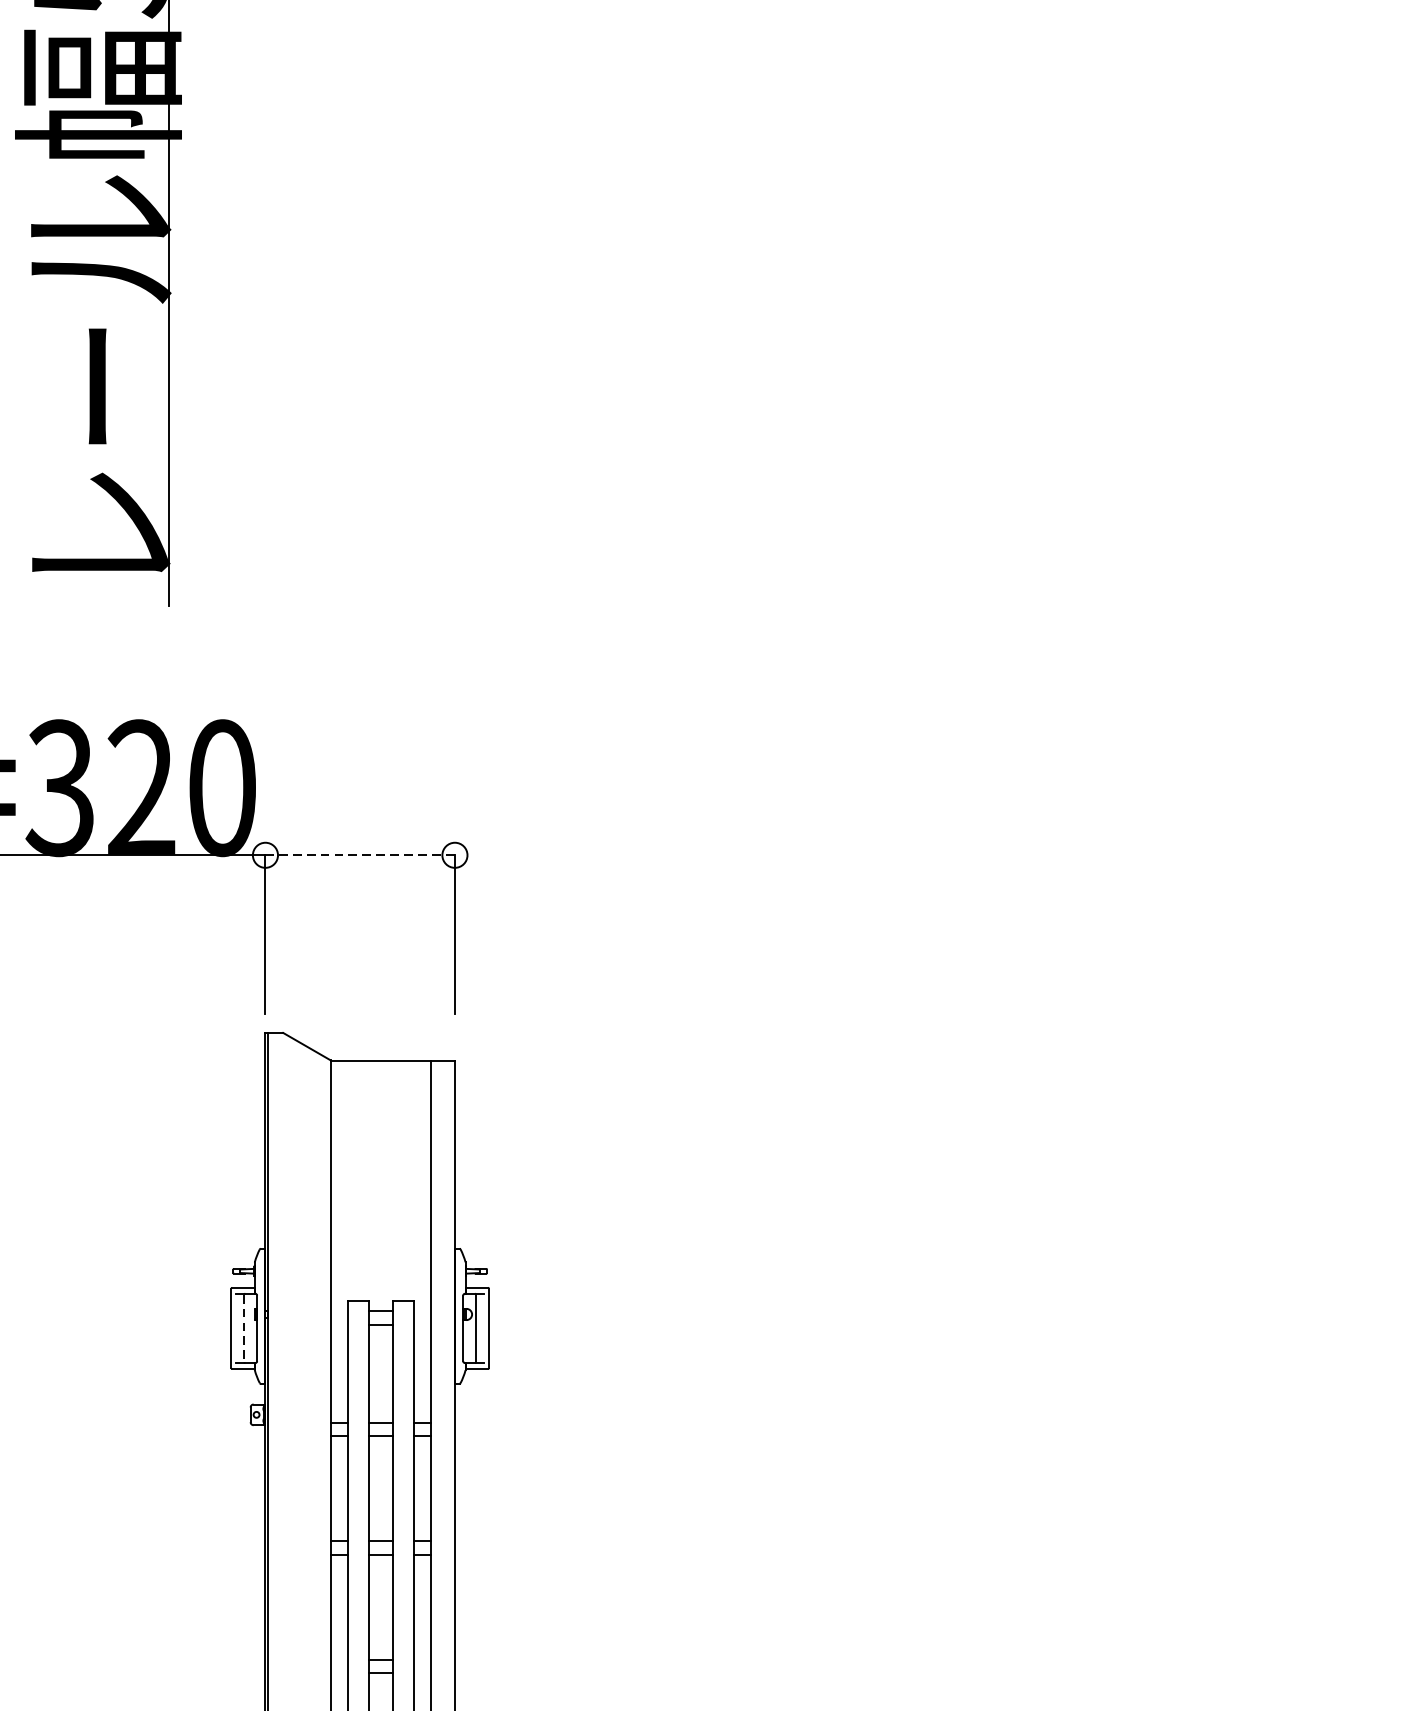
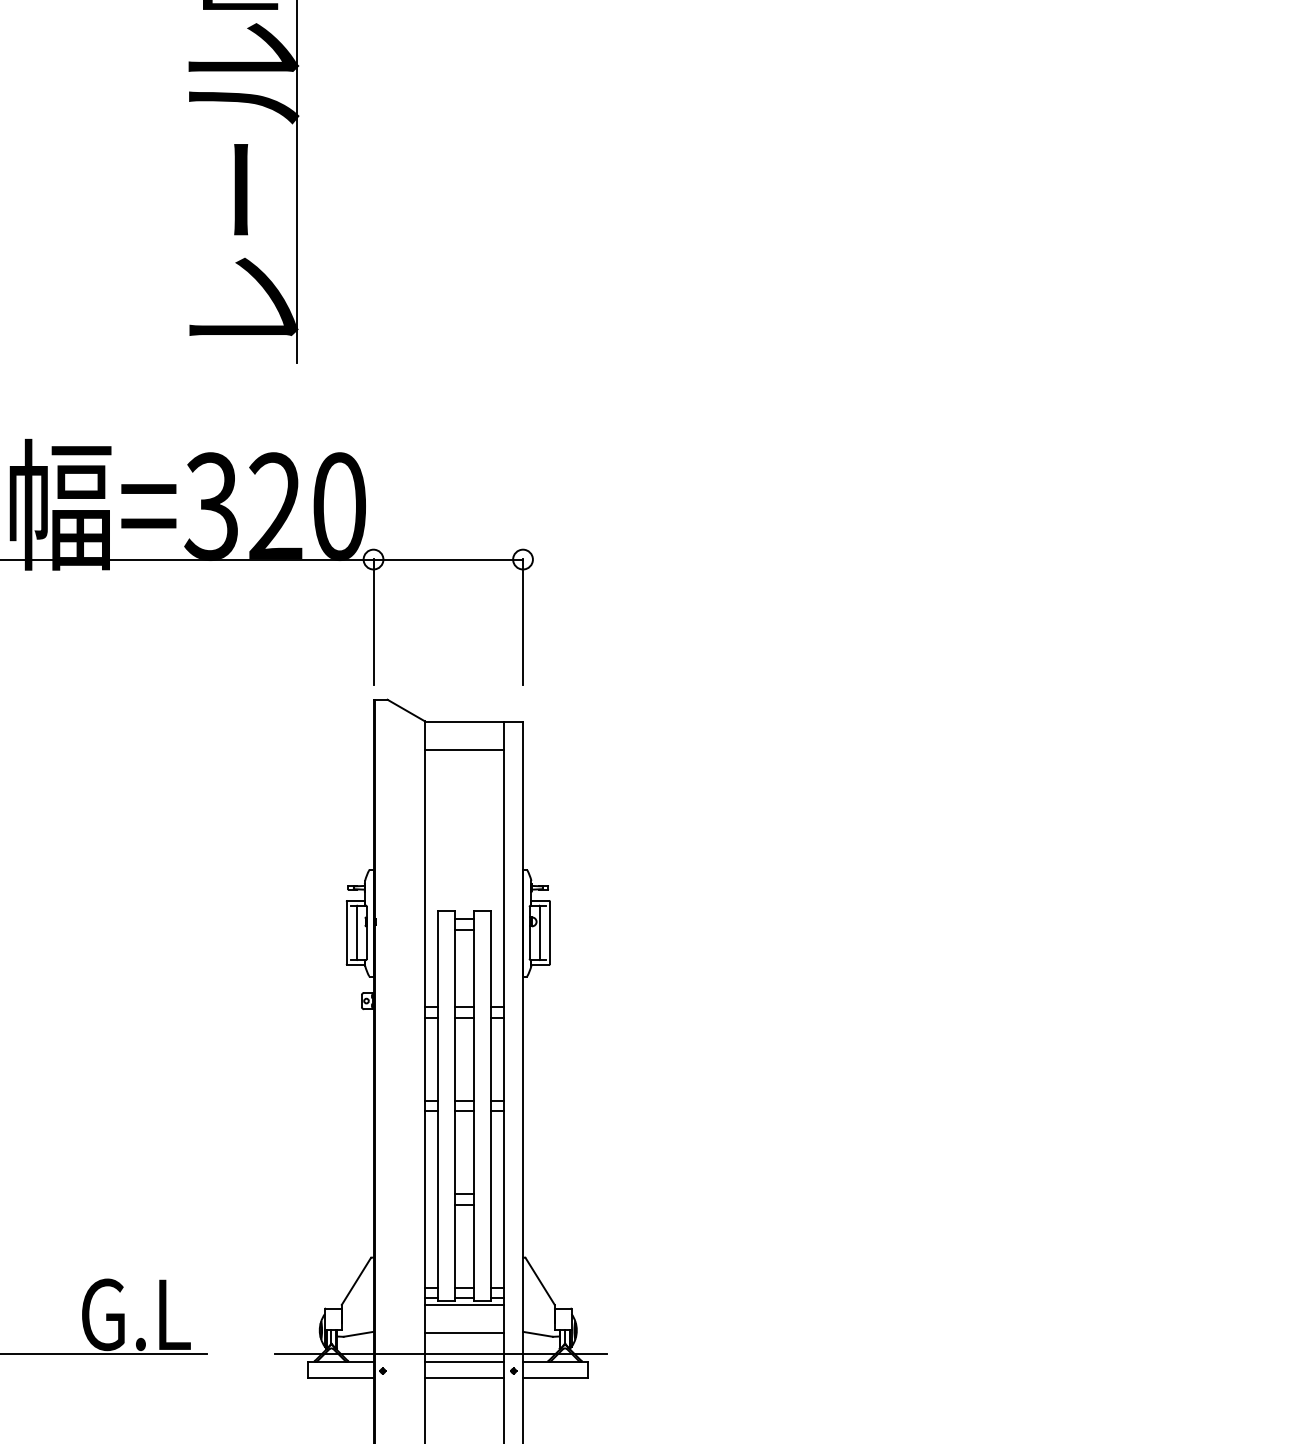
line: (360, 855) -> (448, 559), dashed -> solid
line: (380, 1096) -> (464, 749), added
line: (243, 1327) -> (356, 932), dashed -> solid

